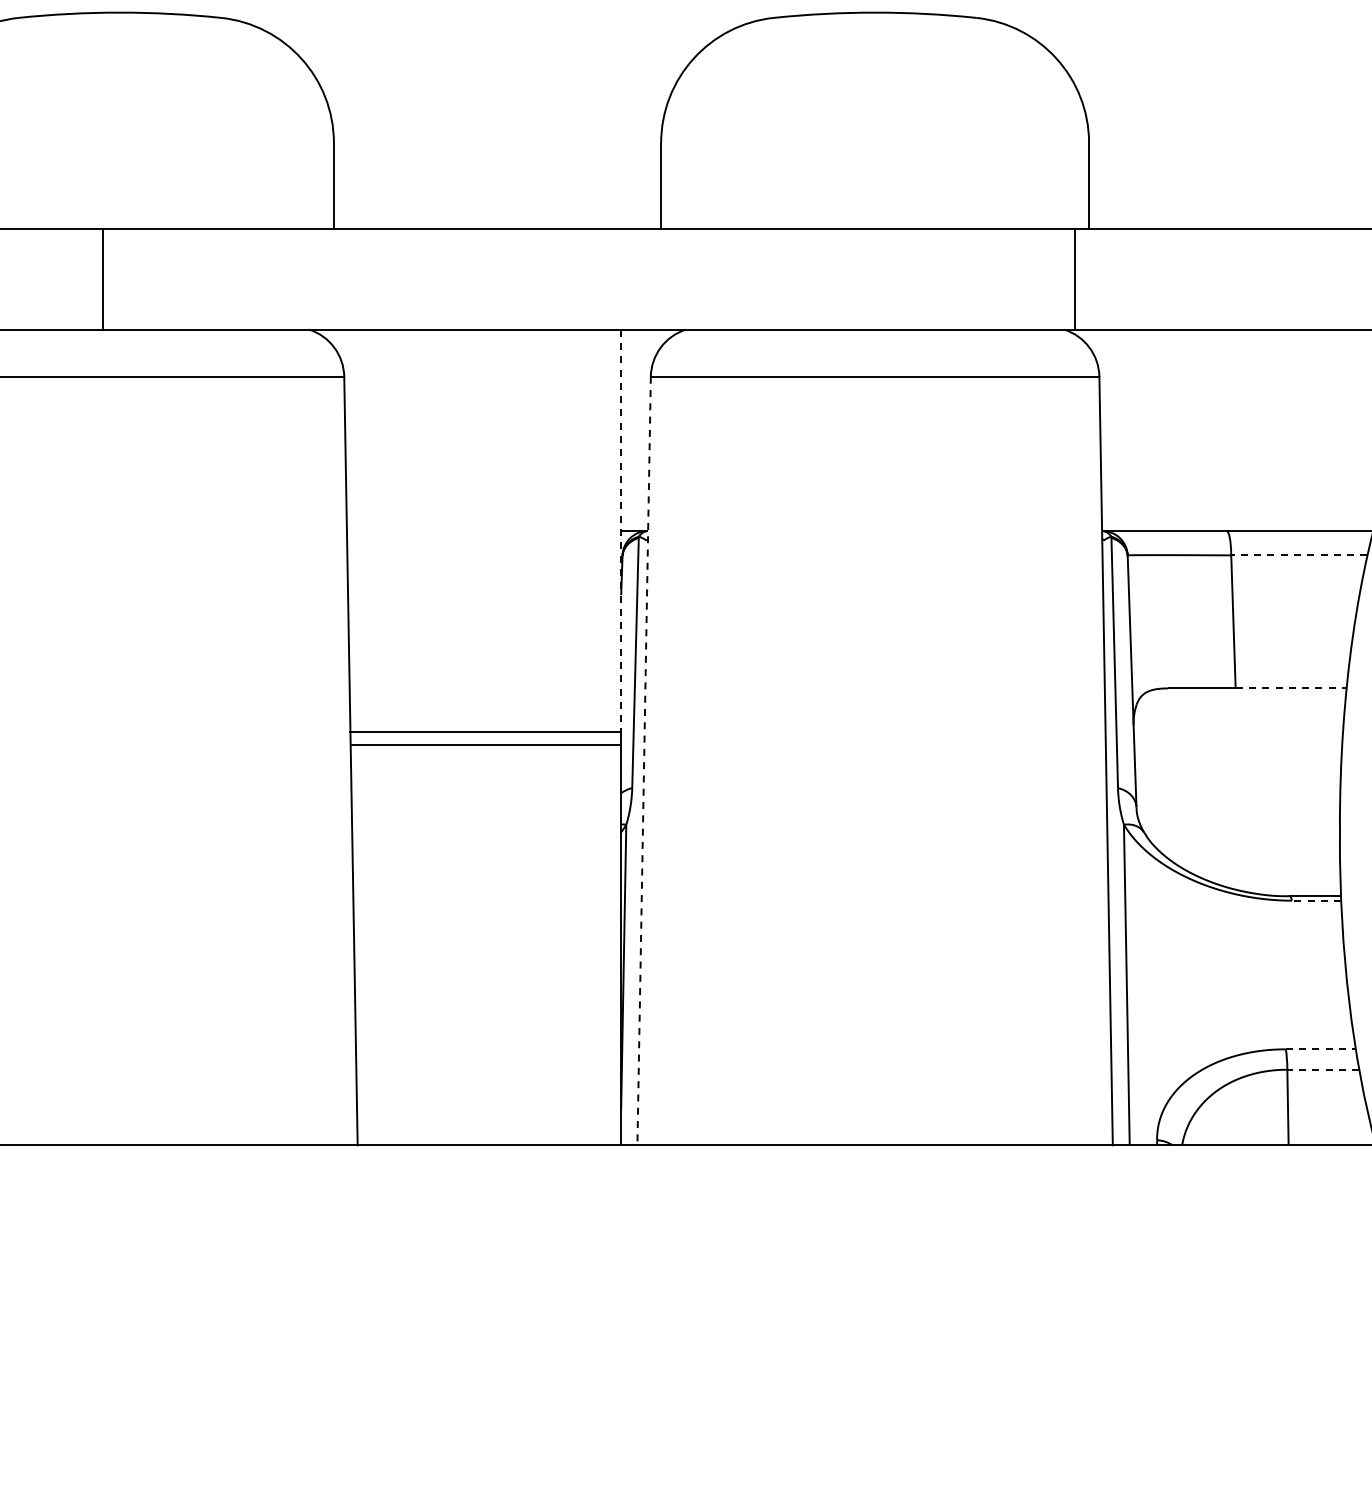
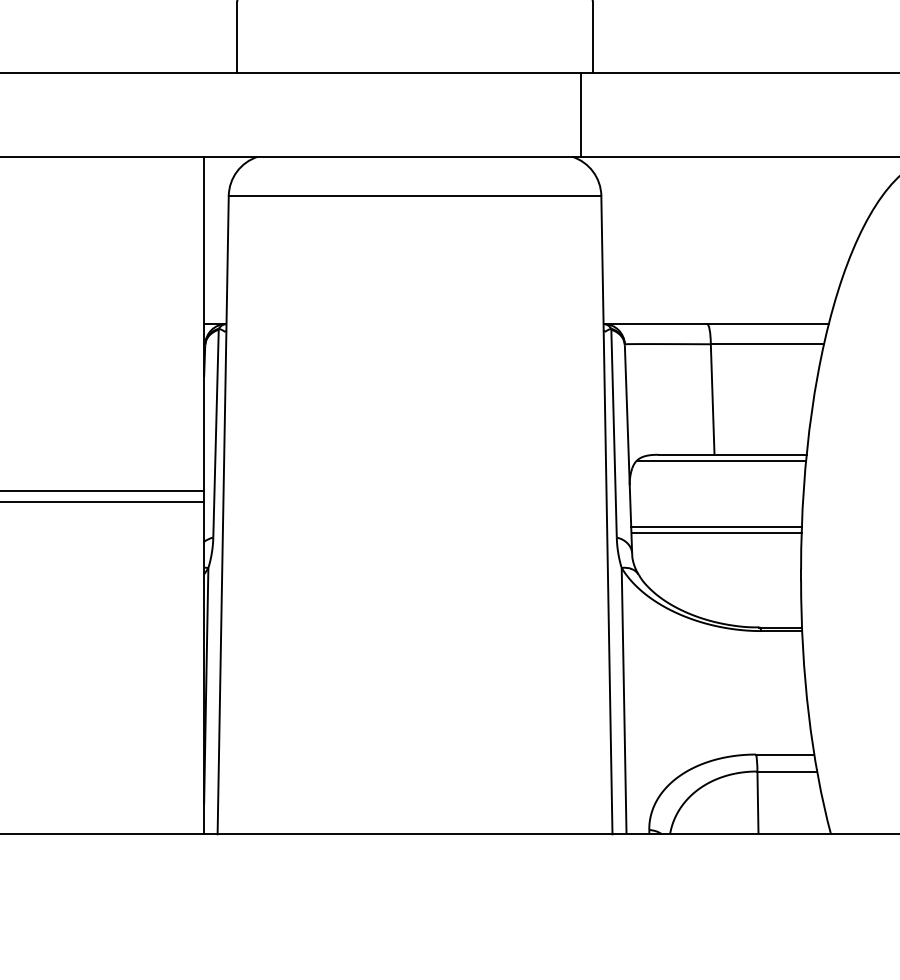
line: (621, 531) -> (204, 324), dashed -> solid
line: (1298, 555) -> (766, 344), dashed -> solid
line: (1291, 688) -> (760, 454), dashed -> solid
line: (1244, 695) -> (721, 460), added
line: (644, 761) -> (223, 515), dashed -> solid
line: (1237, 775) -> (716, 527), added
line: (1237, 782) -> (716, 532), added
line: (1316, 900) -> (781, 630), dashed -> solid
line: (1321, 1049) -> (785, 754), dashed -> solid
line: (1323, 1069) -> (787, 771), dashed -> solid

